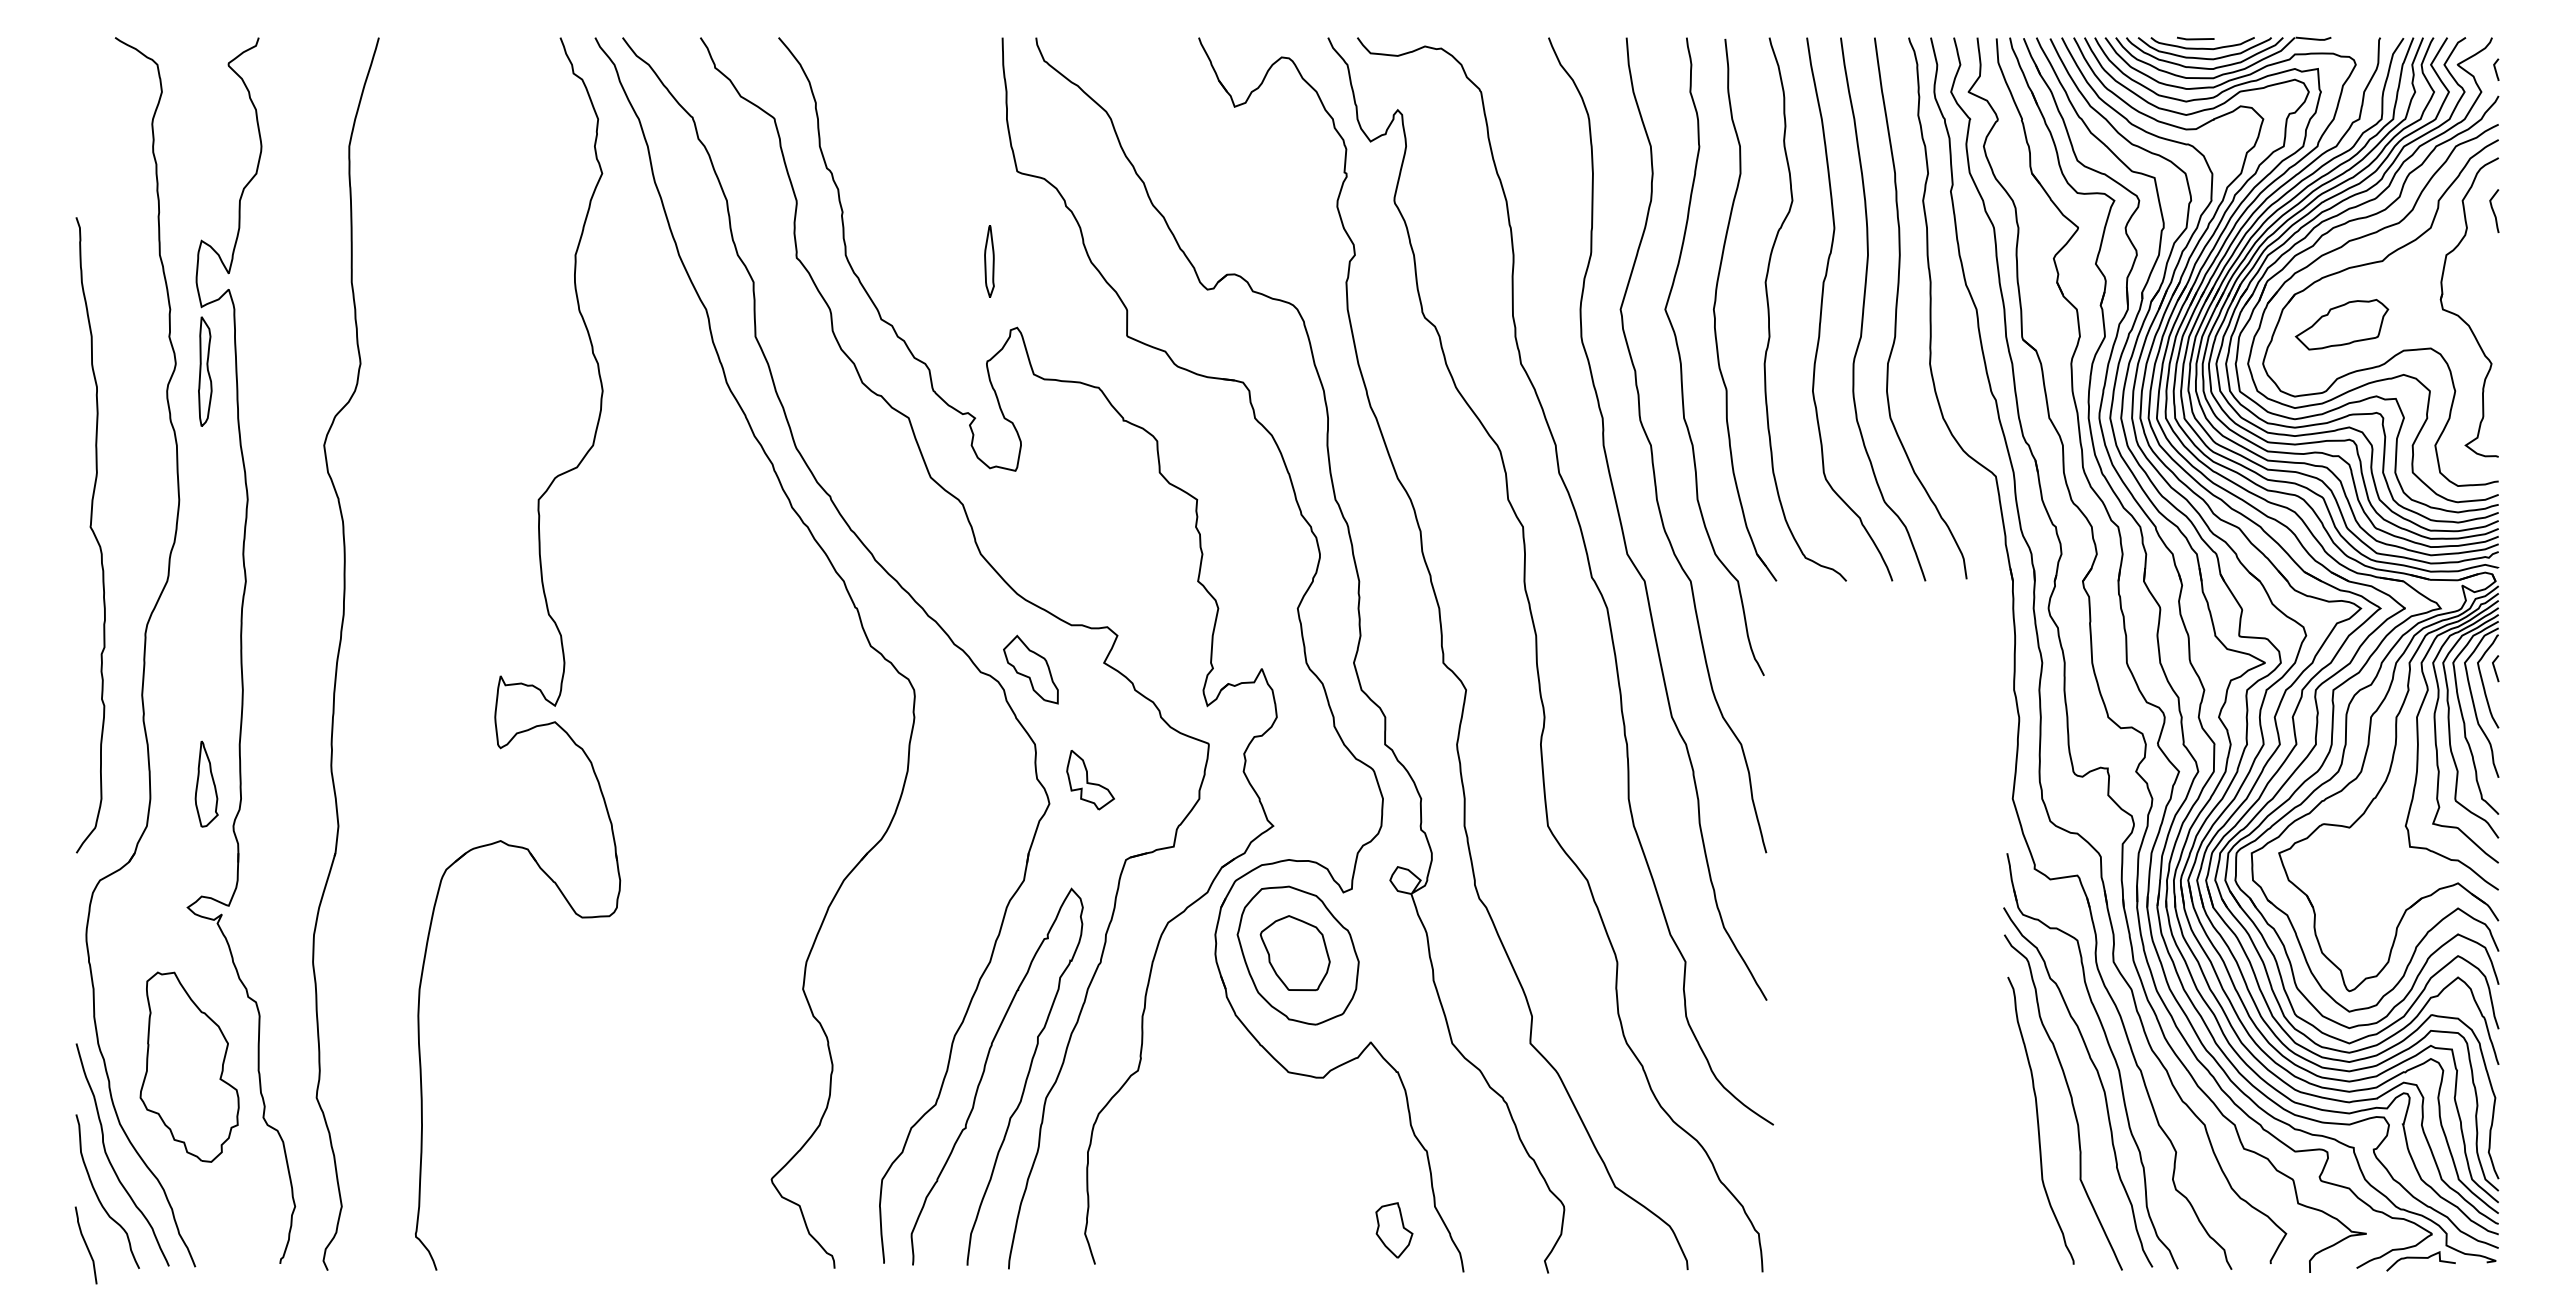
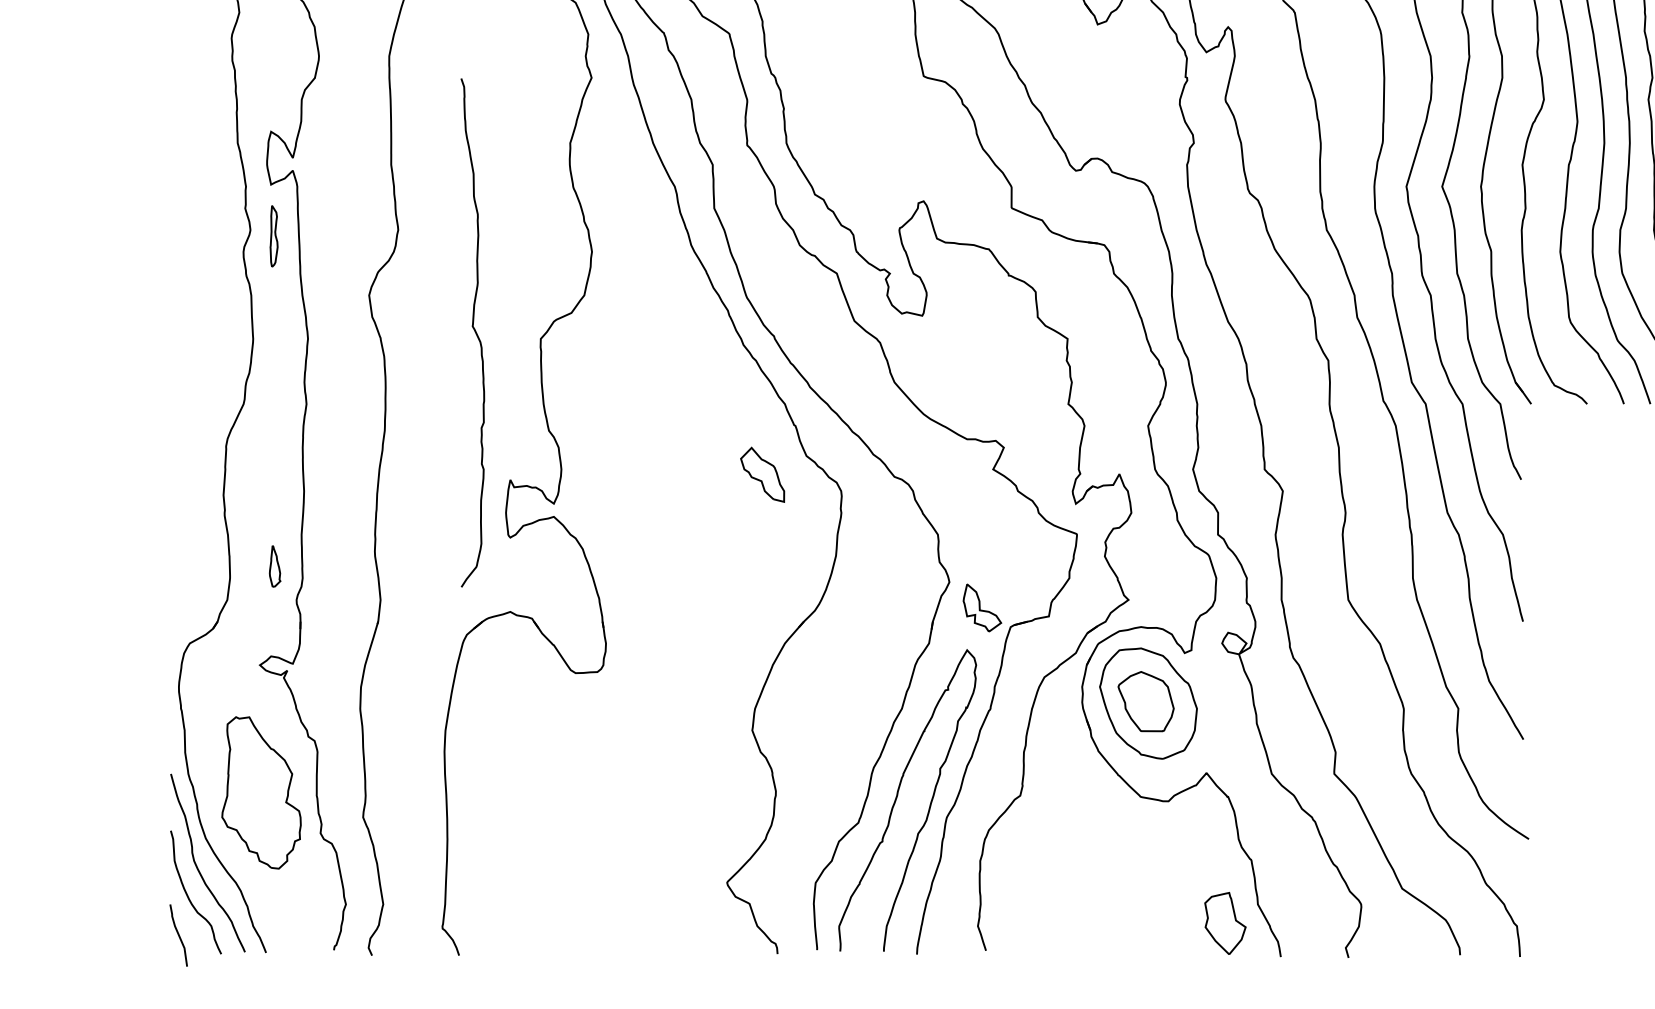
part: (989, 261) -> (901, 148), removed
part: (205, 371) -> (274, 236), size x0.7
curve: (93, 535) -> (475, 333), moved
part: (1030, 669) -> (762, 474), moved
part: (1090, 780) -> (982, 608), moved
part: (206, 783) -> (275, 565), size x0.6
part: (1394, 1230) -> (1225, 923), size x1.4

